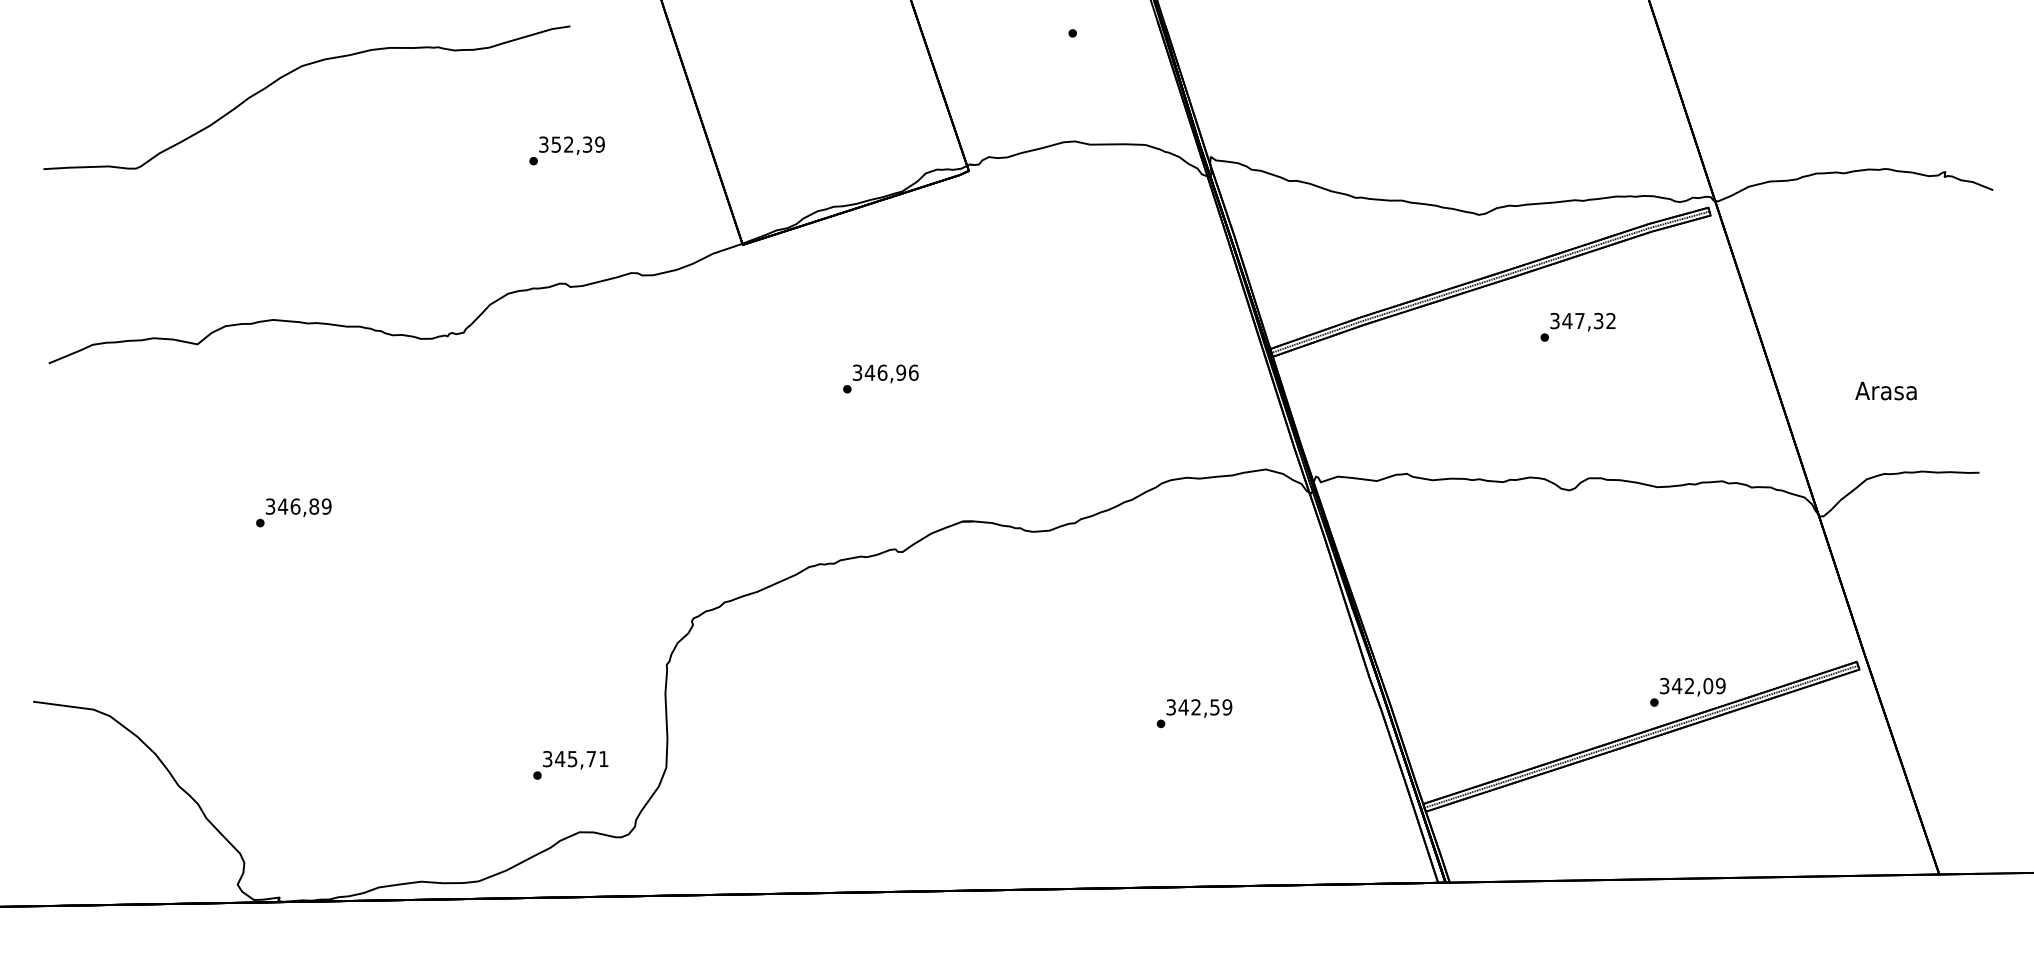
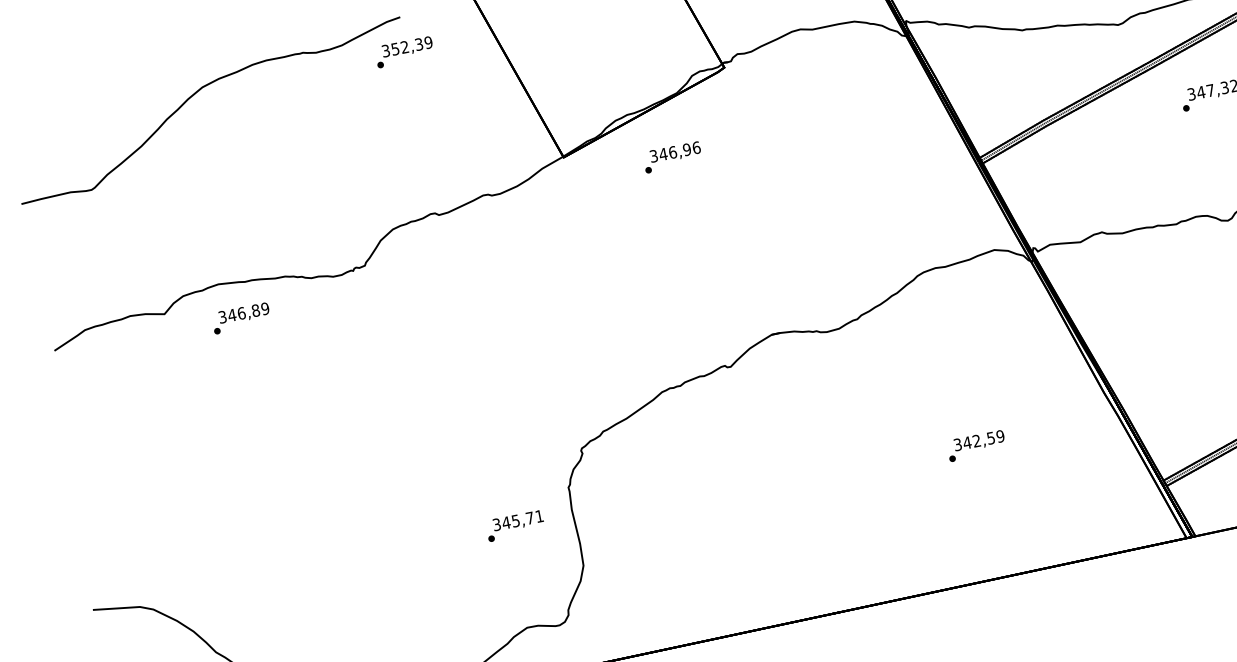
text: (566, 150) -> (404, 52), moved
text: (880, 378) -> (672, 157), moved
text: (293, 512) -> (240, 318), moved
text: (570, 765) -> (515, 526), moved

